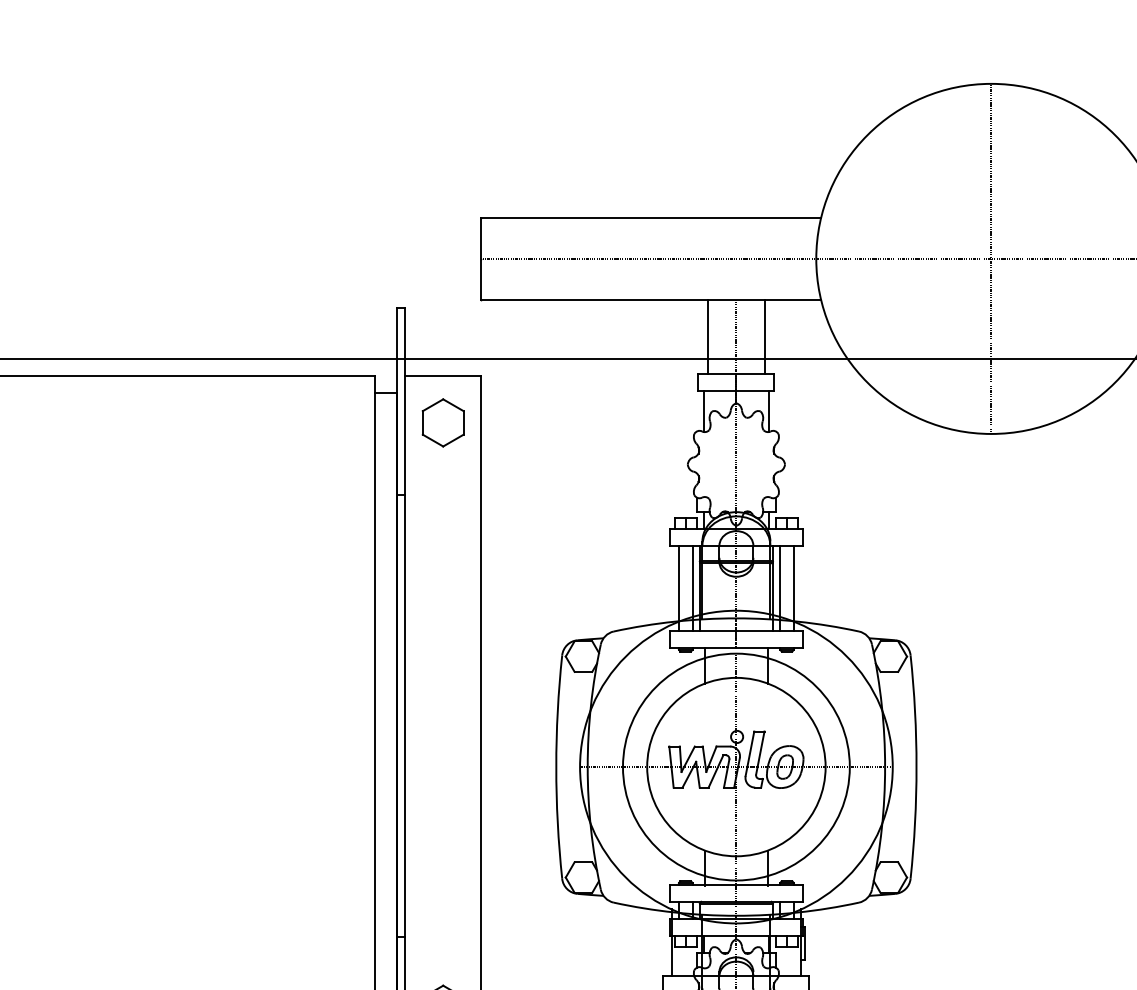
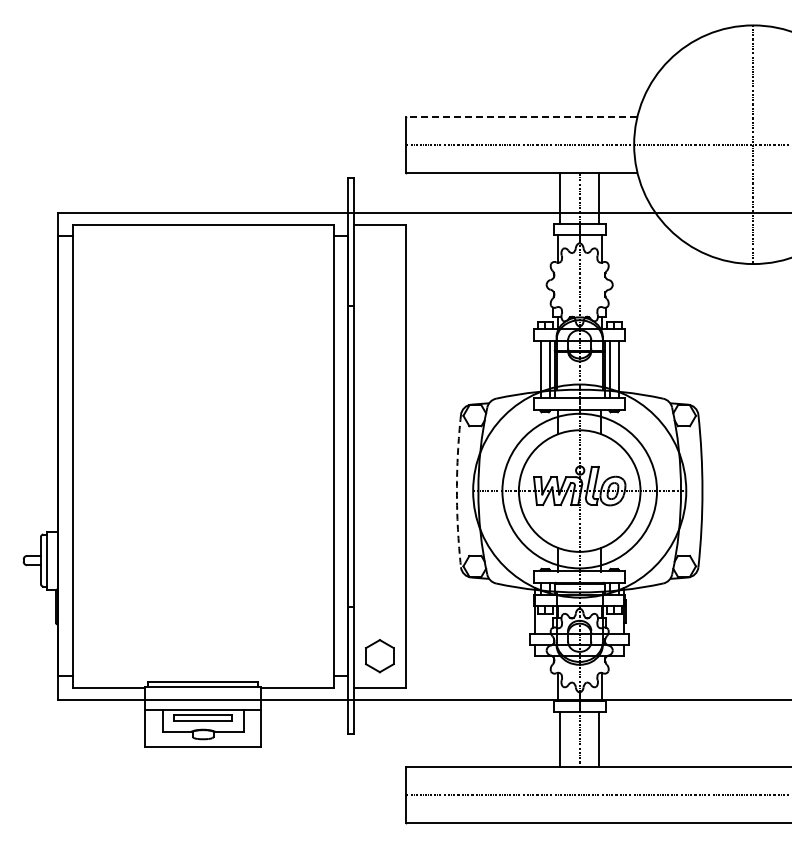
line: (651, 217) -> (521, 116), solid -> dashed
part: (442, 422) -> (379, 256), removed
arc: (555, 767) -> (456, 491), solid -> dashed

